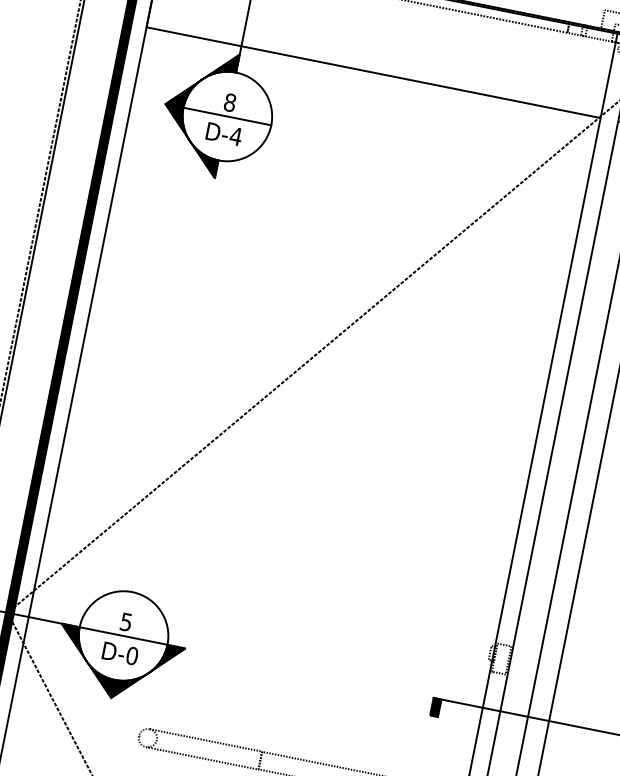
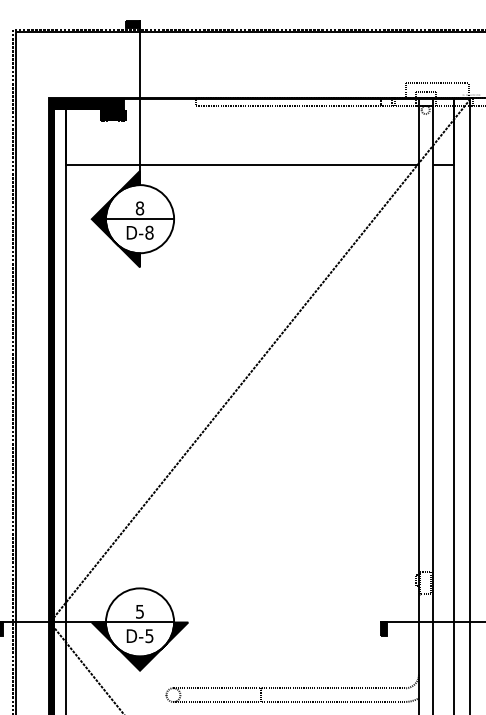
text: (236, 136) -> (149, 232), D-4 -> D-8
text: (132, 656) -> (149, 636), D-0 -> D-5

